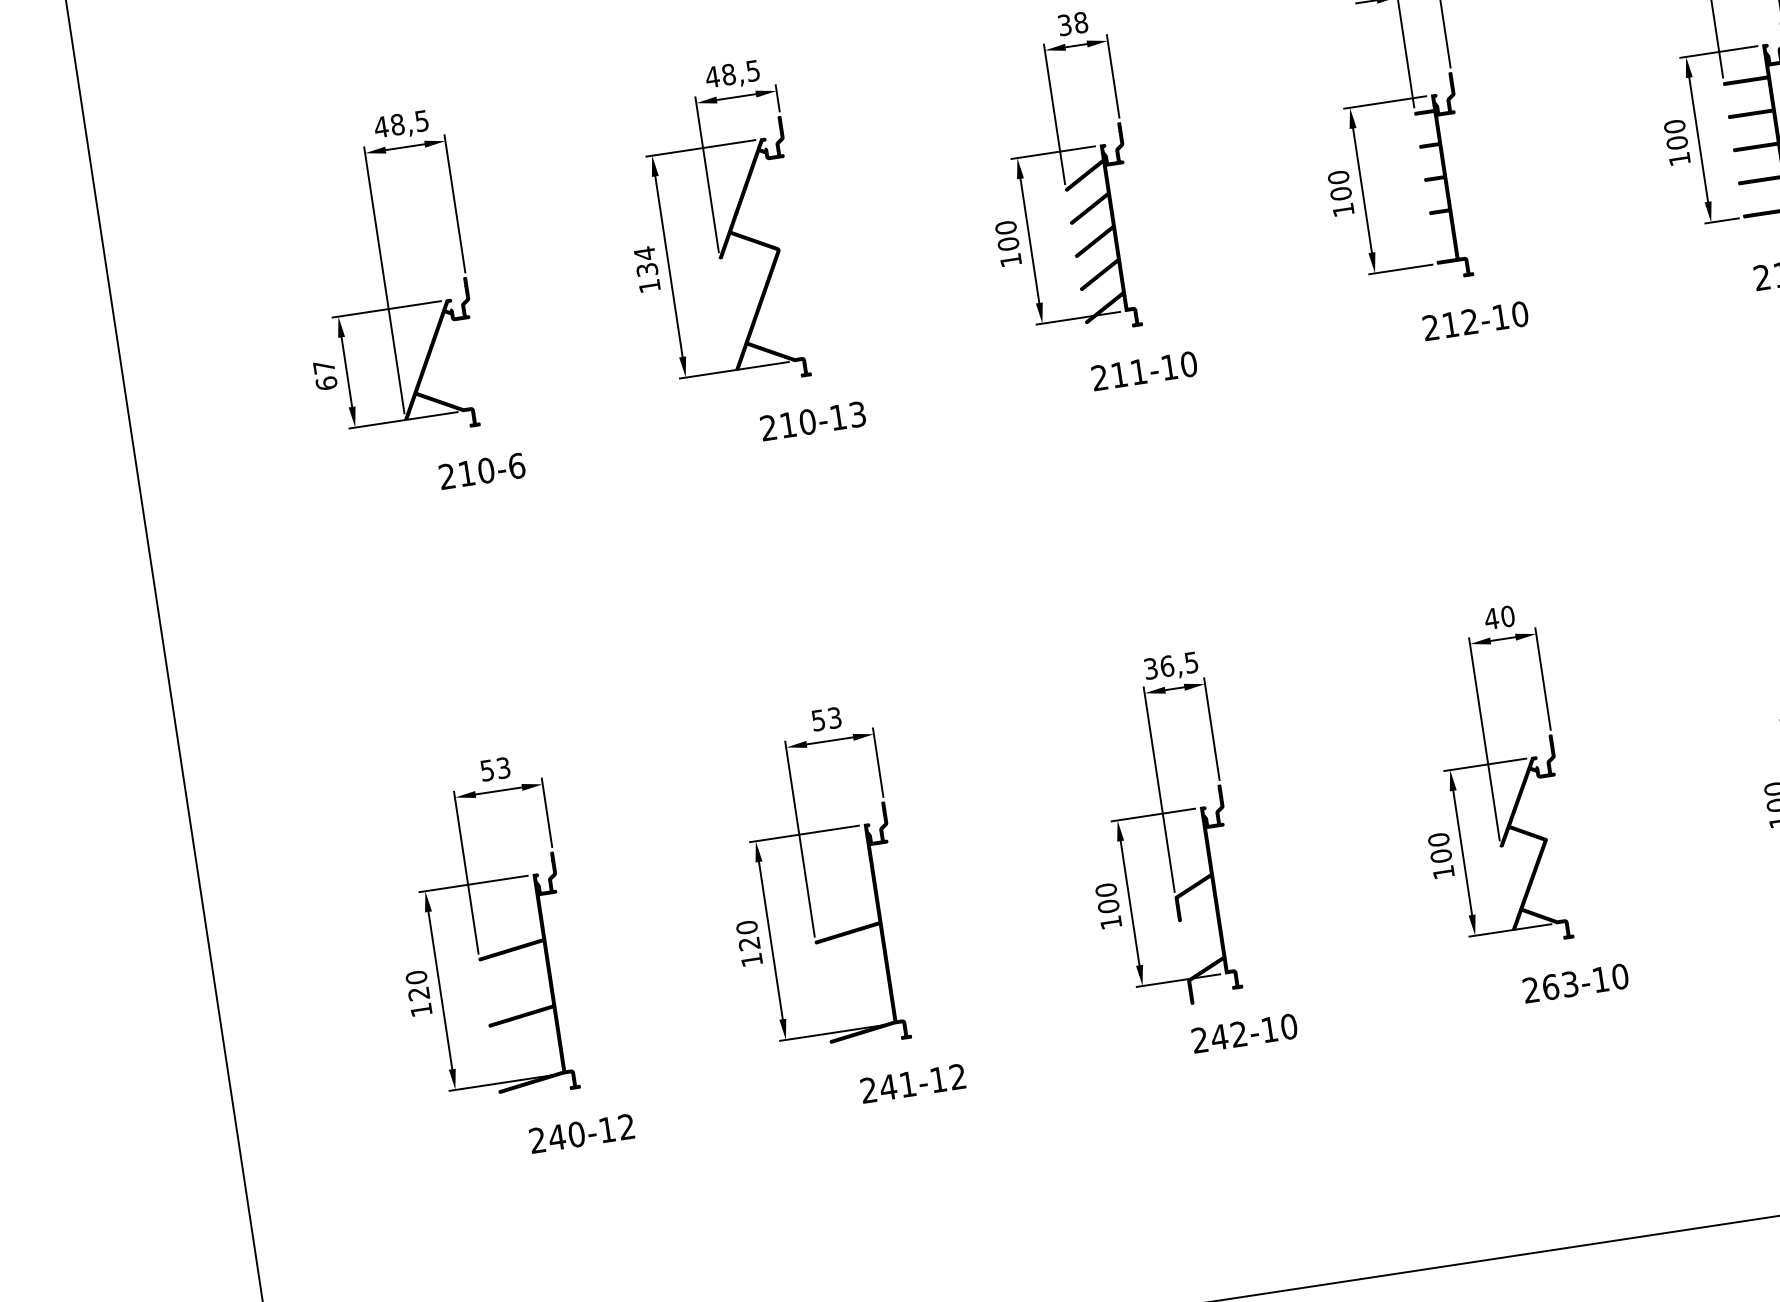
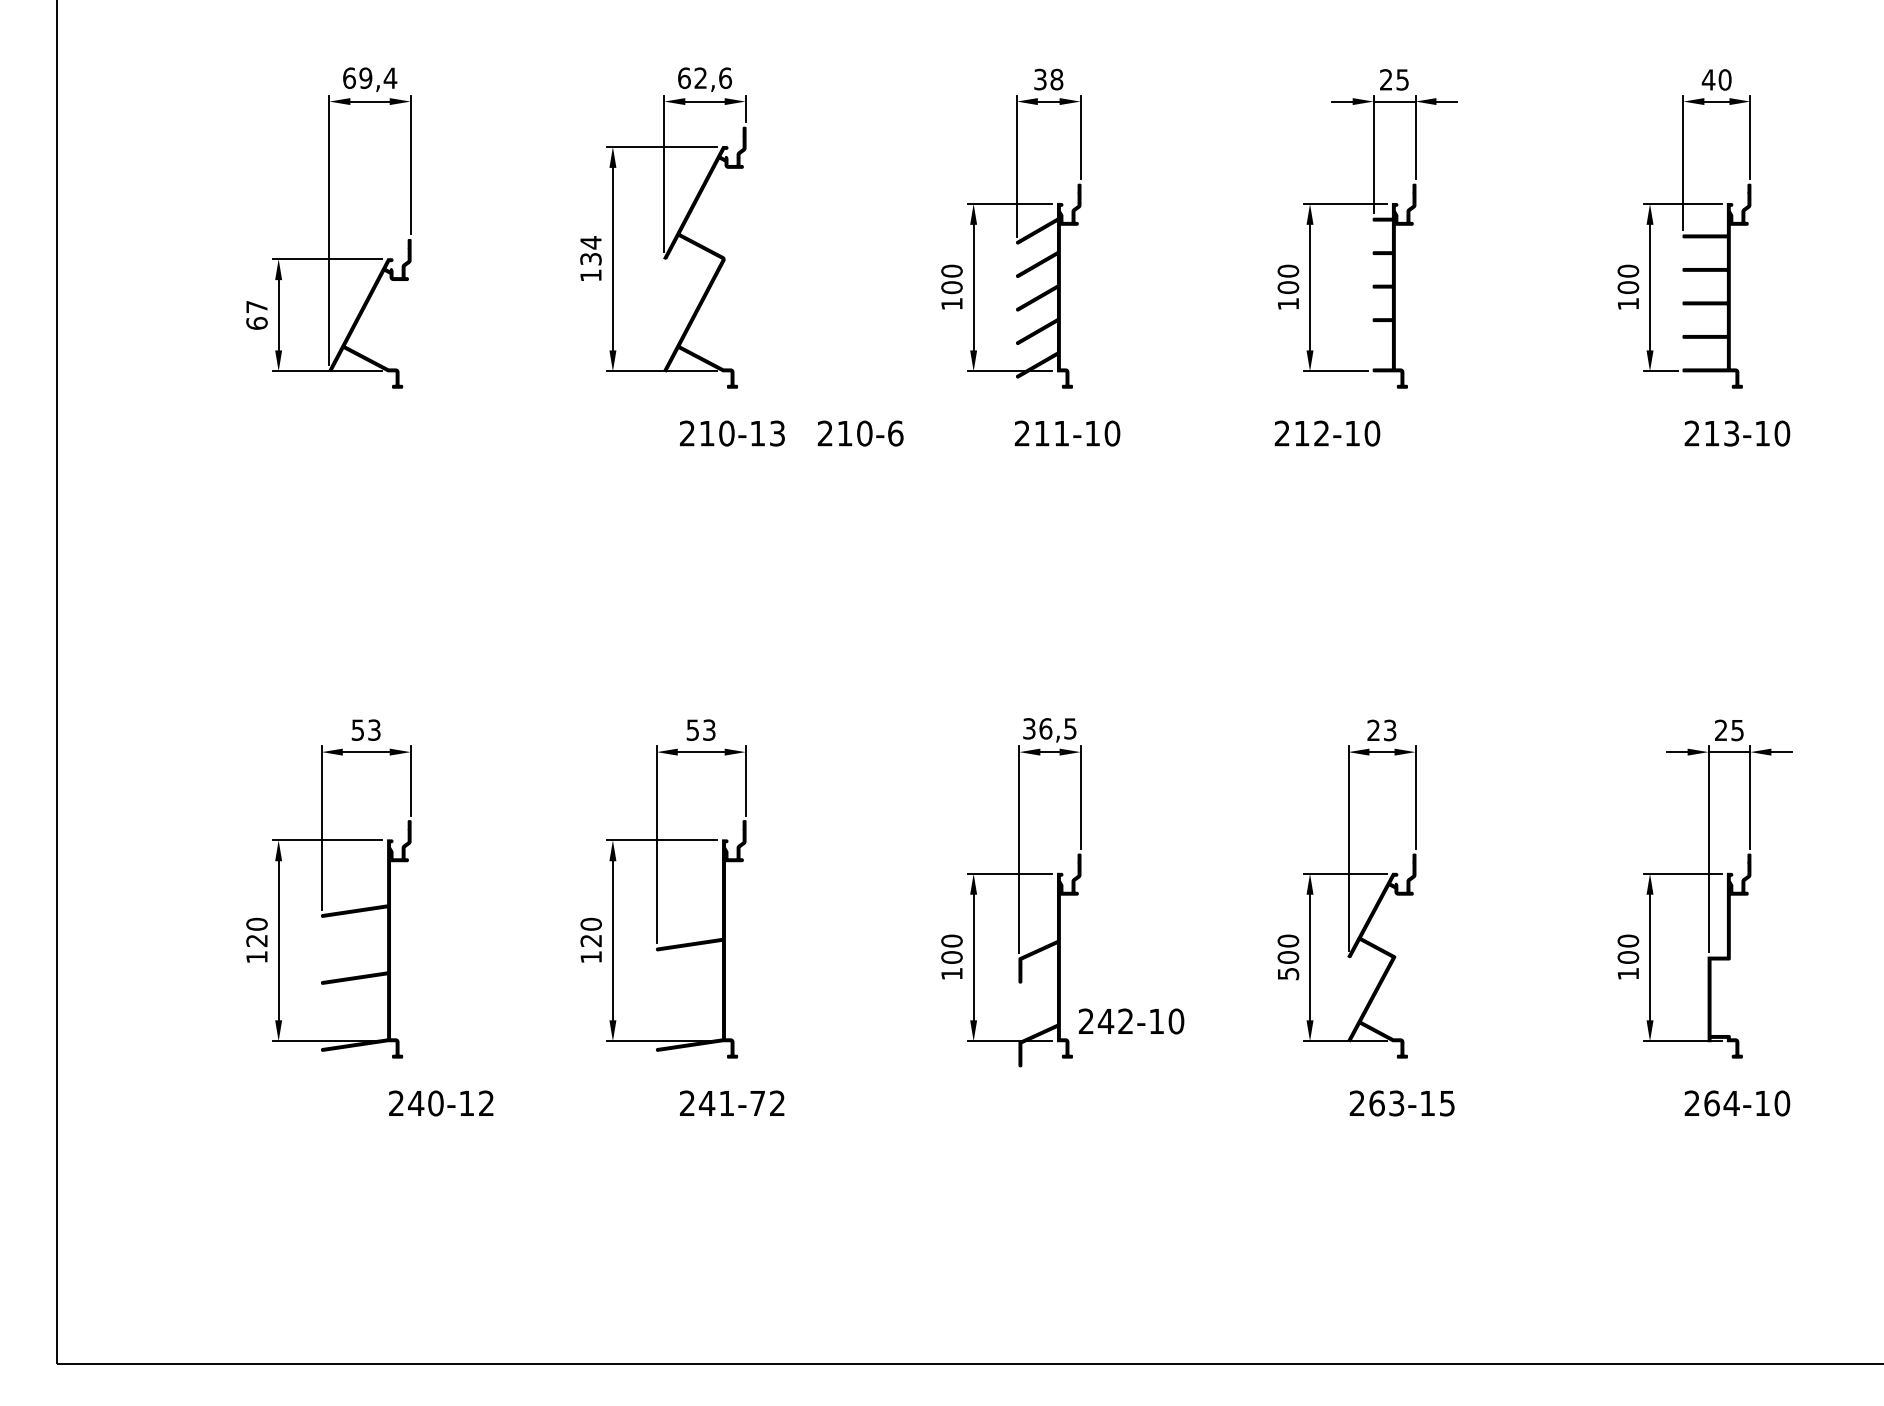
text: (732, 74) -> (704, 78), 48,5 -> 62,6
text: (401, 124) -> (369, 78), 48,5 -> 69,4
text: (1475, 320) -> (1327, 433), moved
text: (482, 471) -> (860, 433), moved
text: (1499, 617) -> (1381, 730), 40 -> 23
text: (1443, 872) -> (1288, 974), 100 -> 500
text: (1620, 976) -> (1447, 1103), 263-10 -> 263-15
text: (1244, 1033) -> (1131, 1021), moved
text: (938, 1079) -> (757, 1103), 241-12 -> 241-72
text: (582, 1133) -> (441, 1103), moved

